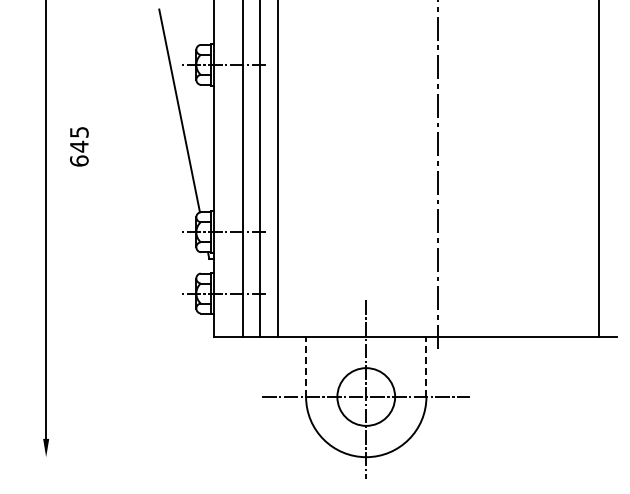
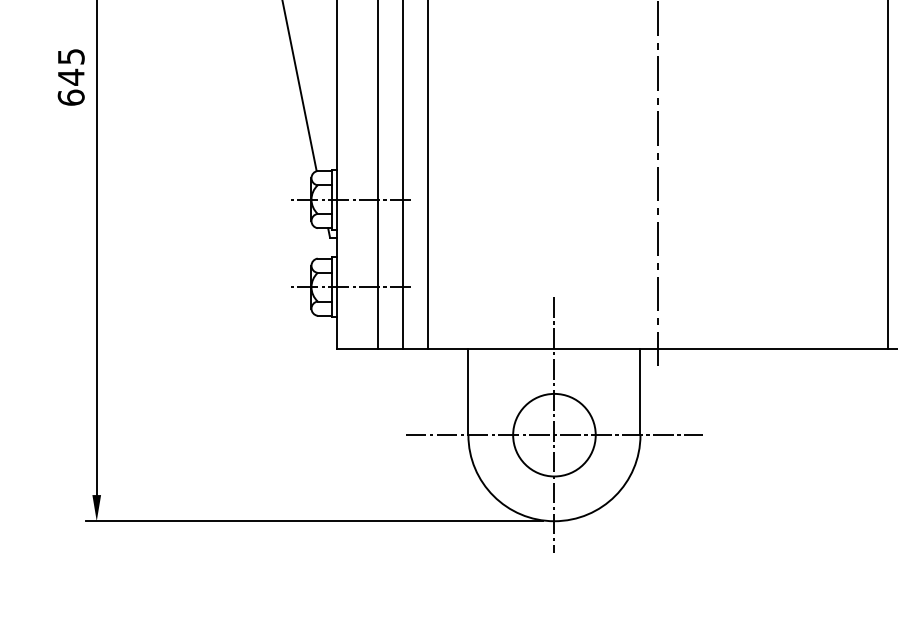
text: (79, 146) -> (71, 76), moved
line: (306, 366) -> (468, 391), dashed -> solid
line: (426, 366) -> (640, 391), dashed -> solid
line: (198, 457) -> (314, 521), added

